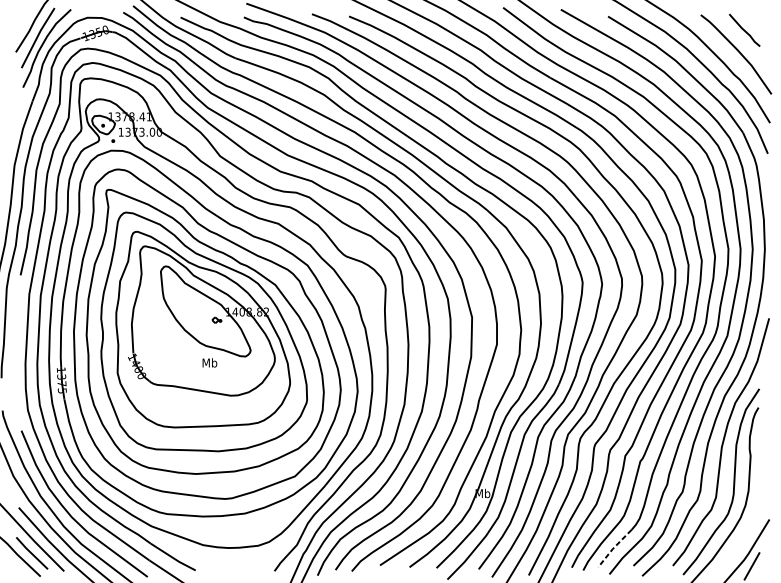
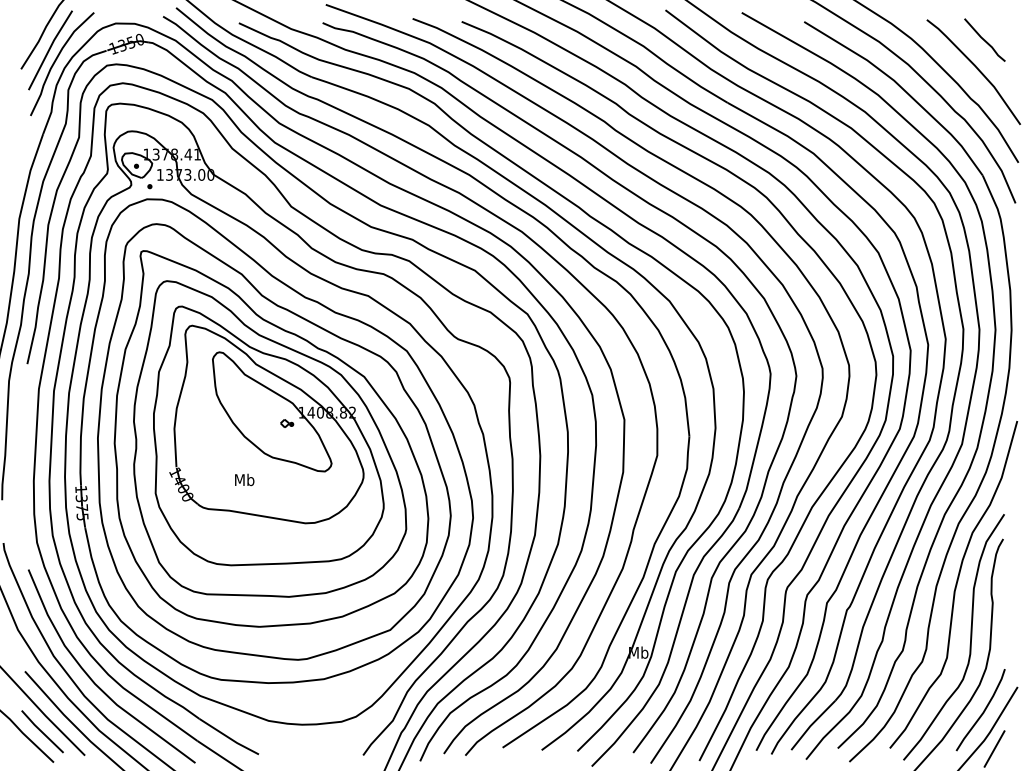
text: (209, 362) -> (244, 479), moved
curve: (742, 538) -> (982, 712), added
line: (613, 547) -> (811, 724), dashed -> solid

